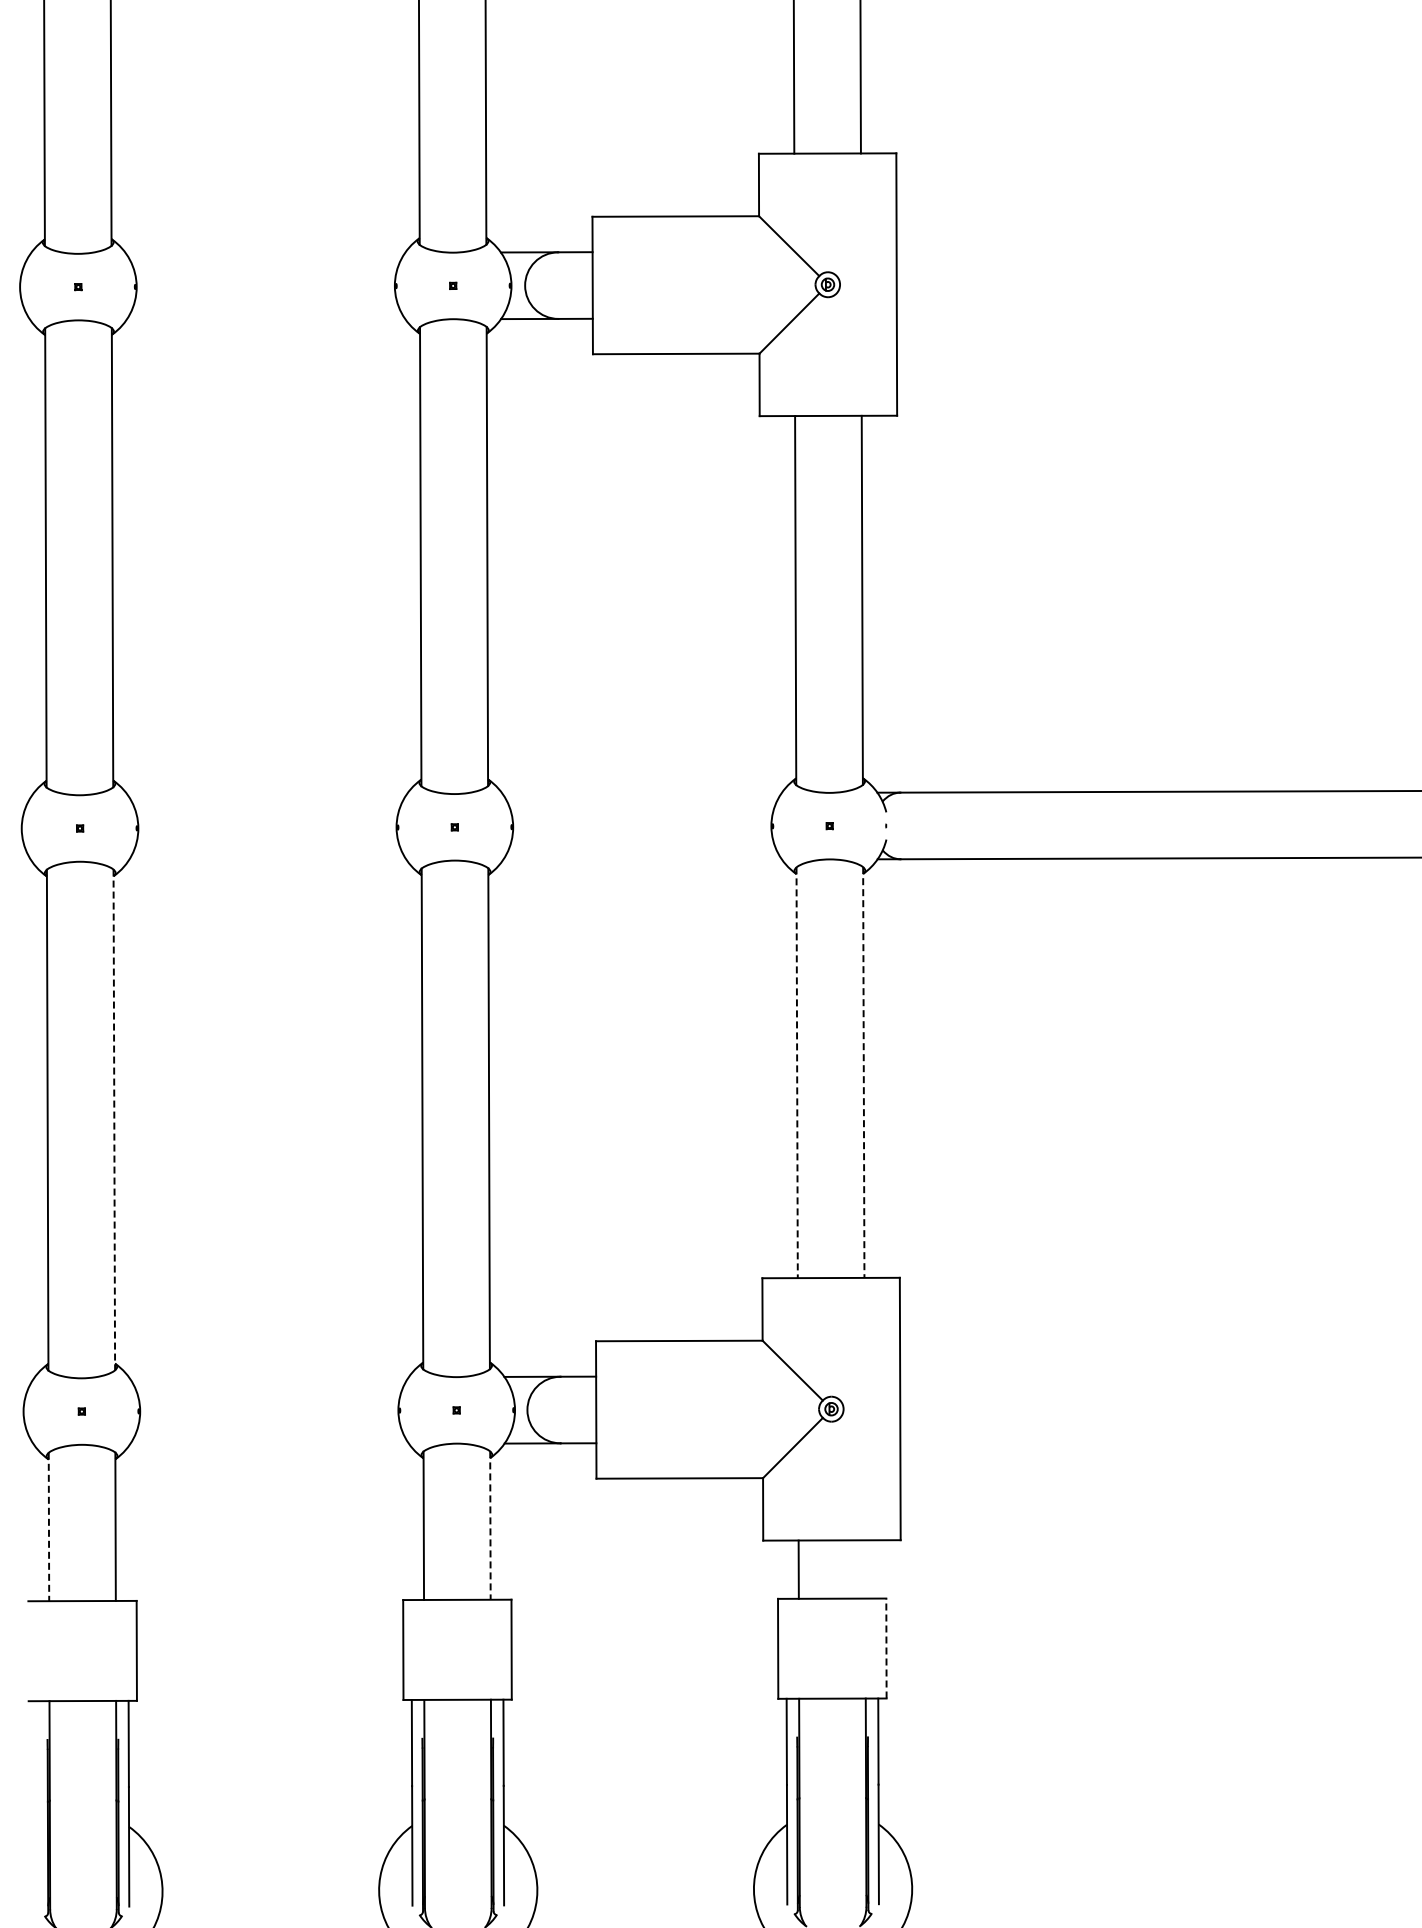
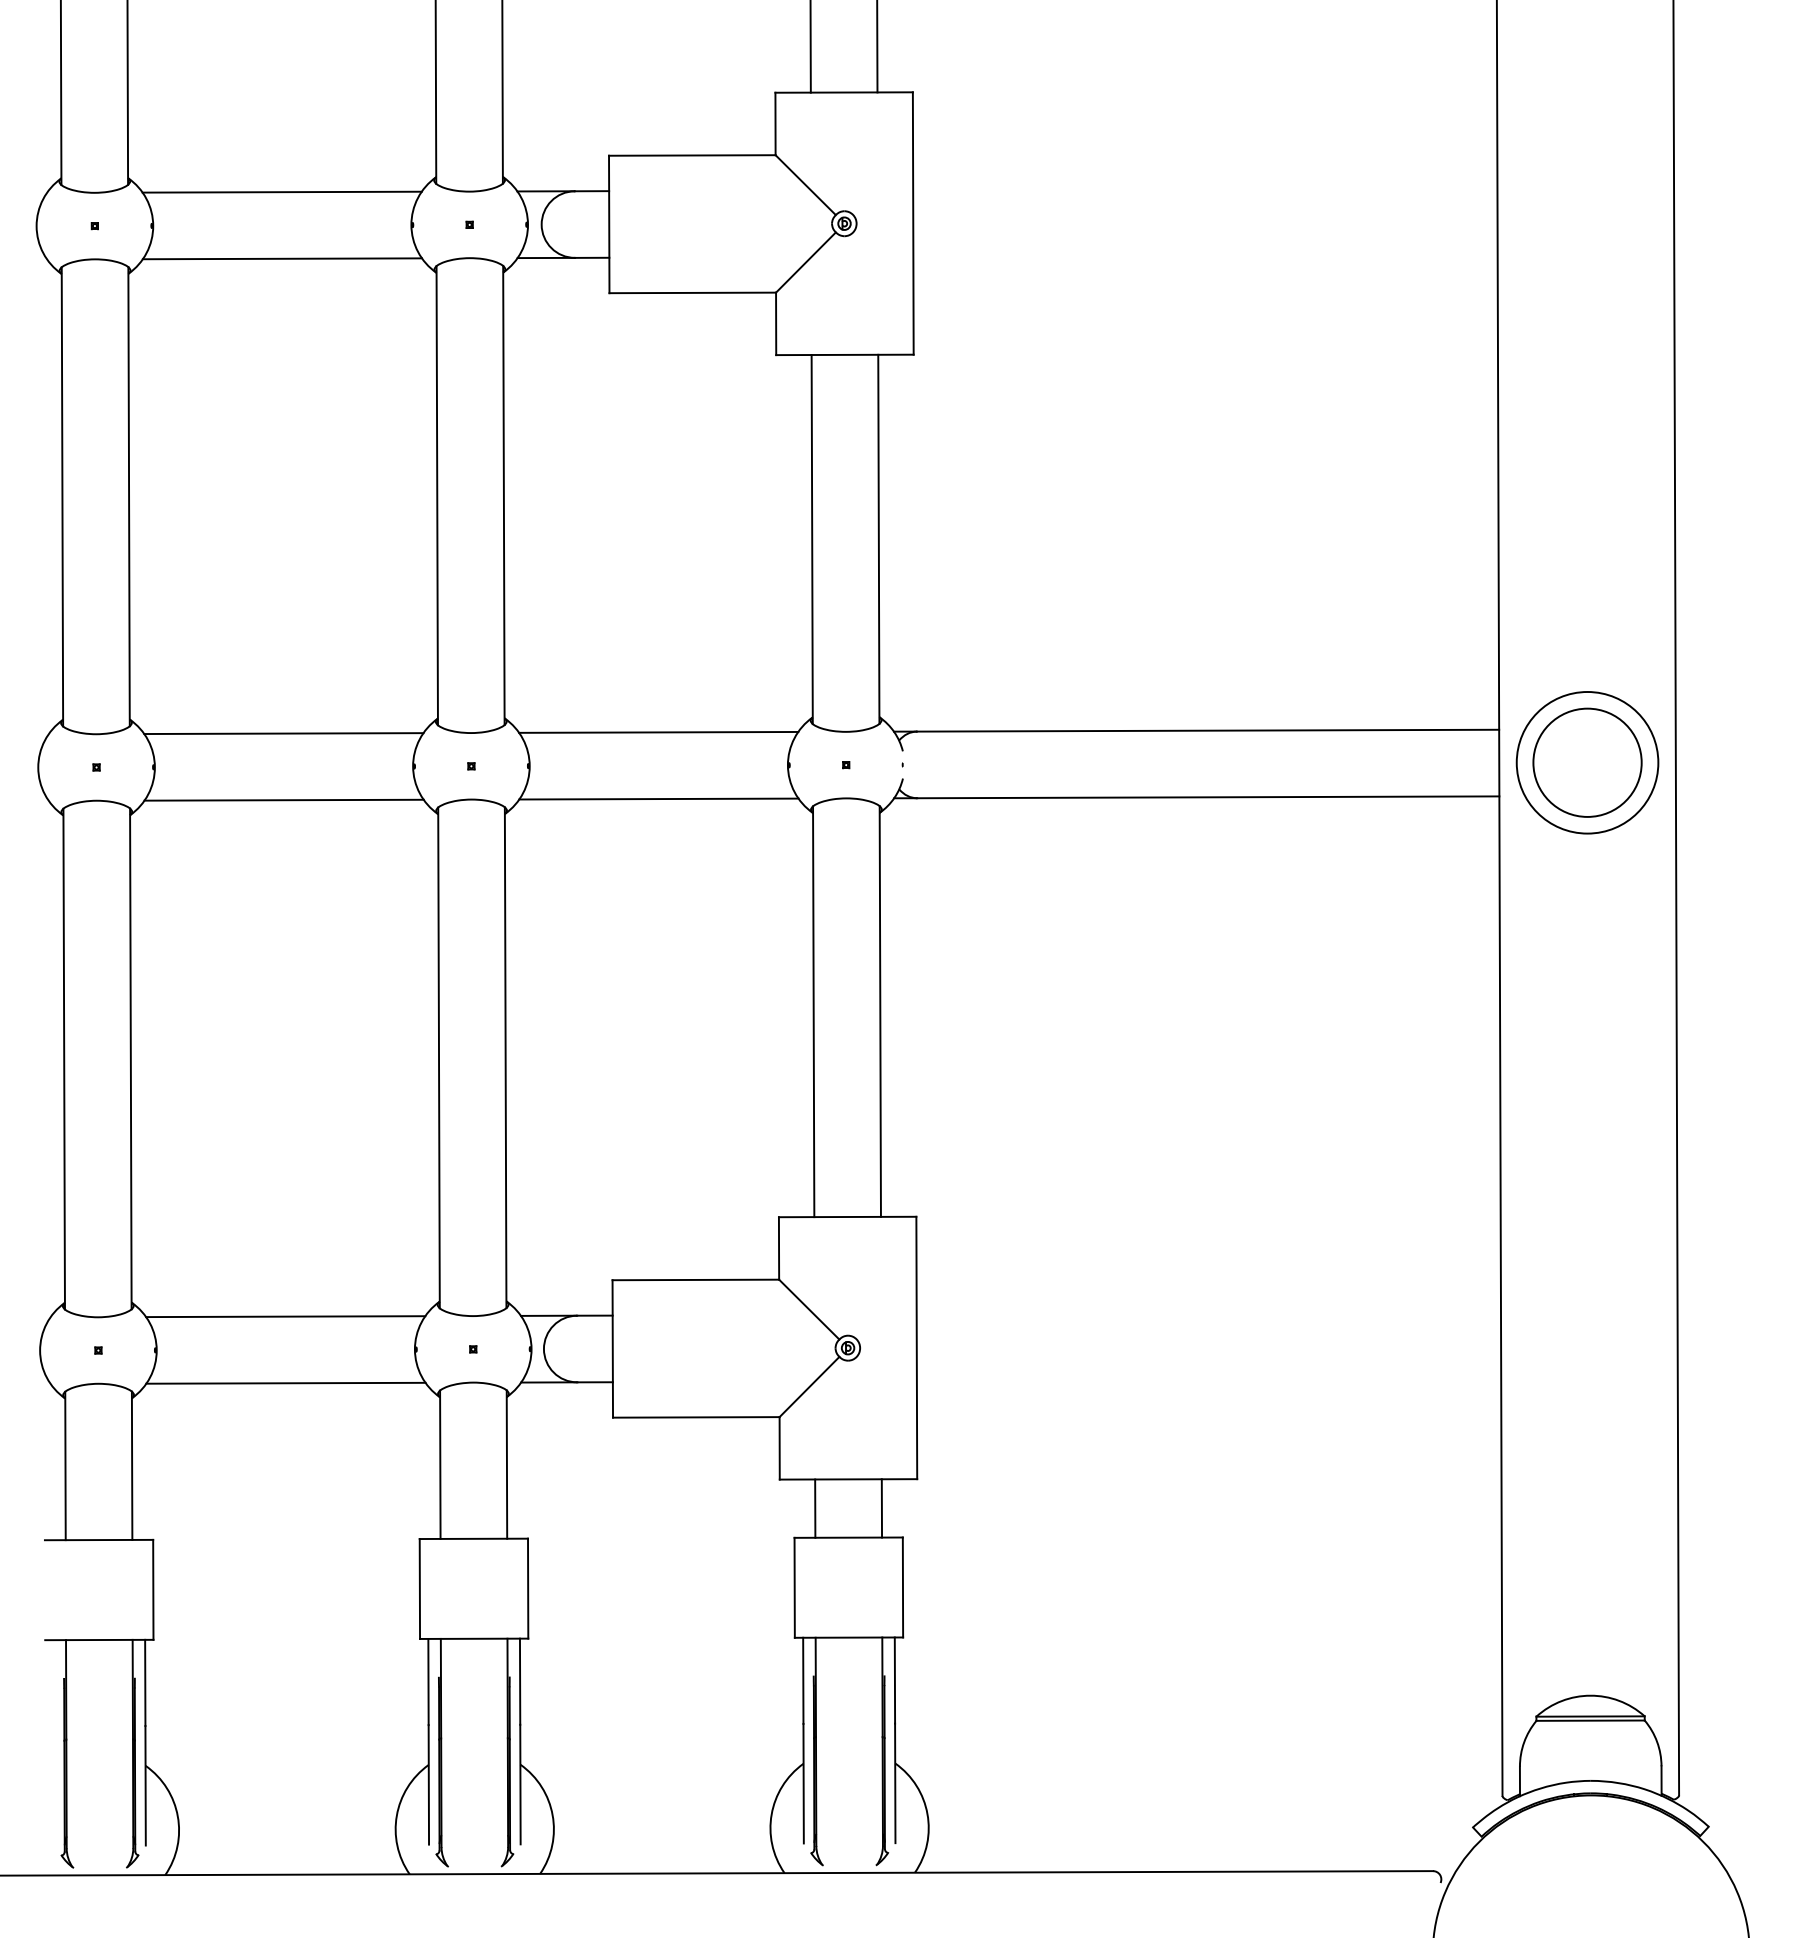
line: (264, 252) -> (281, 191), added
line: (264, 319) -> (281, 258), added
line: (641, 792) -> (658, 731), added
line: (266, 794) -> (283, 733), added
line: (641, 859) -> (658, 798), added
line: (266, 860) -> (283, 799), added
line: (796, 1073) -> (813, 1012), dashed -> solid
line: (863, 1073) -> (880, 1012), dashed -> solid
line: (113, 1120) -> (130, 1059), dashed -> solid
line: (268, 1377) -> (285, 1316), added
line: (268, 1443) -> (285, 1382), added
line: (489, 1526) -> (506, 1465), dashed -> solid
line: (48, 1527) -> (65, 1466), dashed -> solid
line: (864, 1569) -> (881, 1508), added
line: (885, 1648) -> (902, 1587), dashed -> solid

